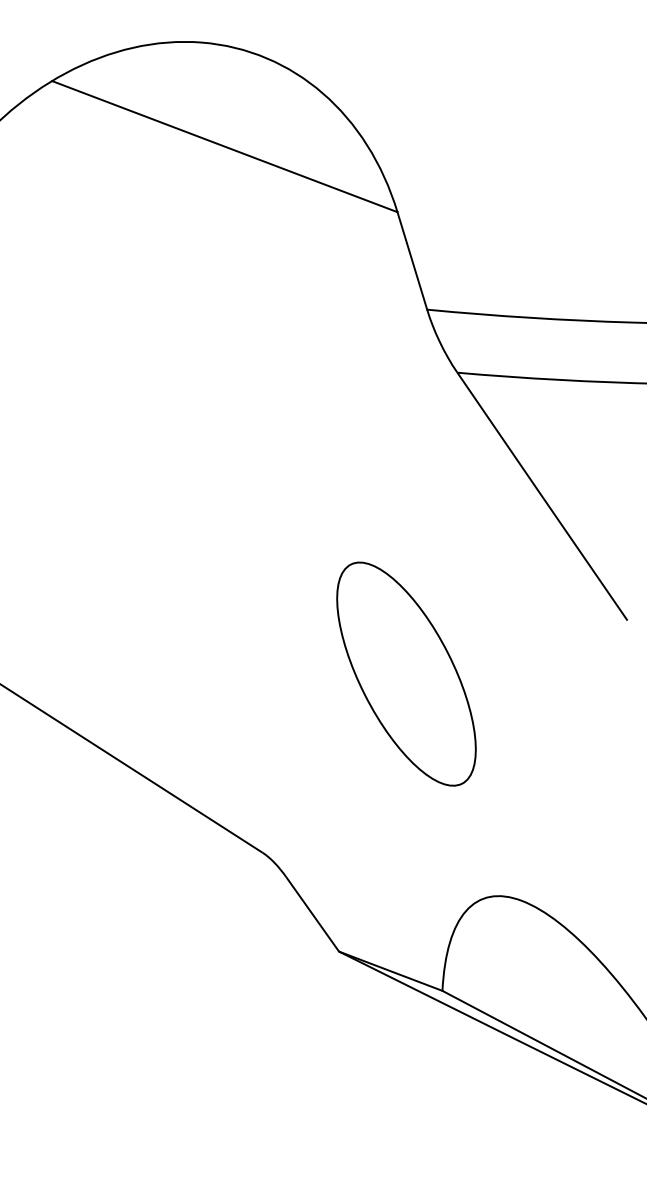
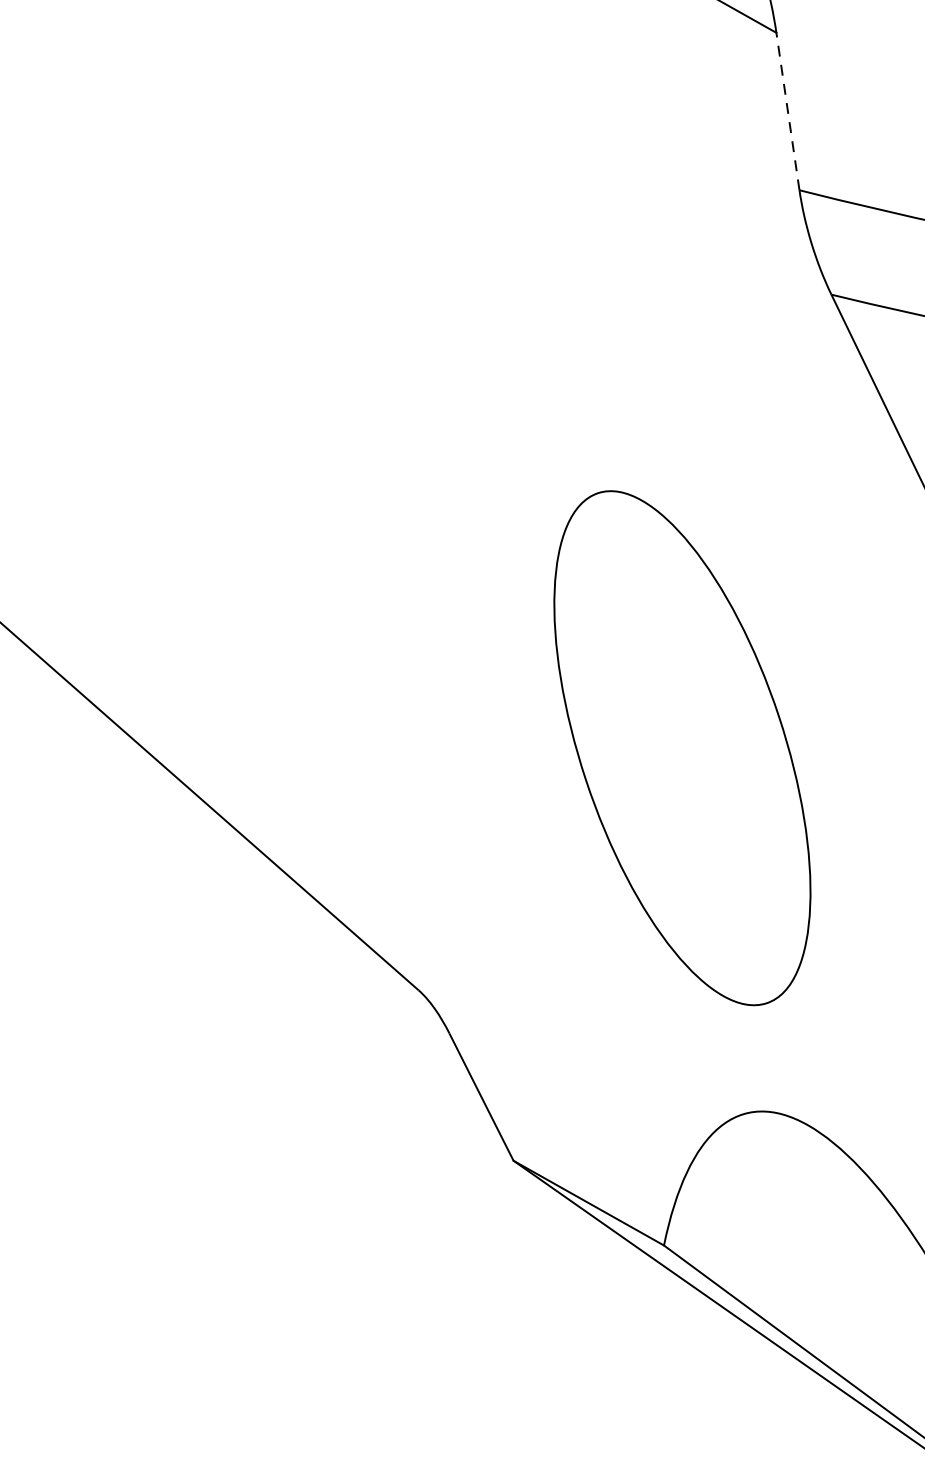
line: (412, 260) -> (788, 110), solid -> dashed
part: (406, 673) -> (682, 747), size x1.4

